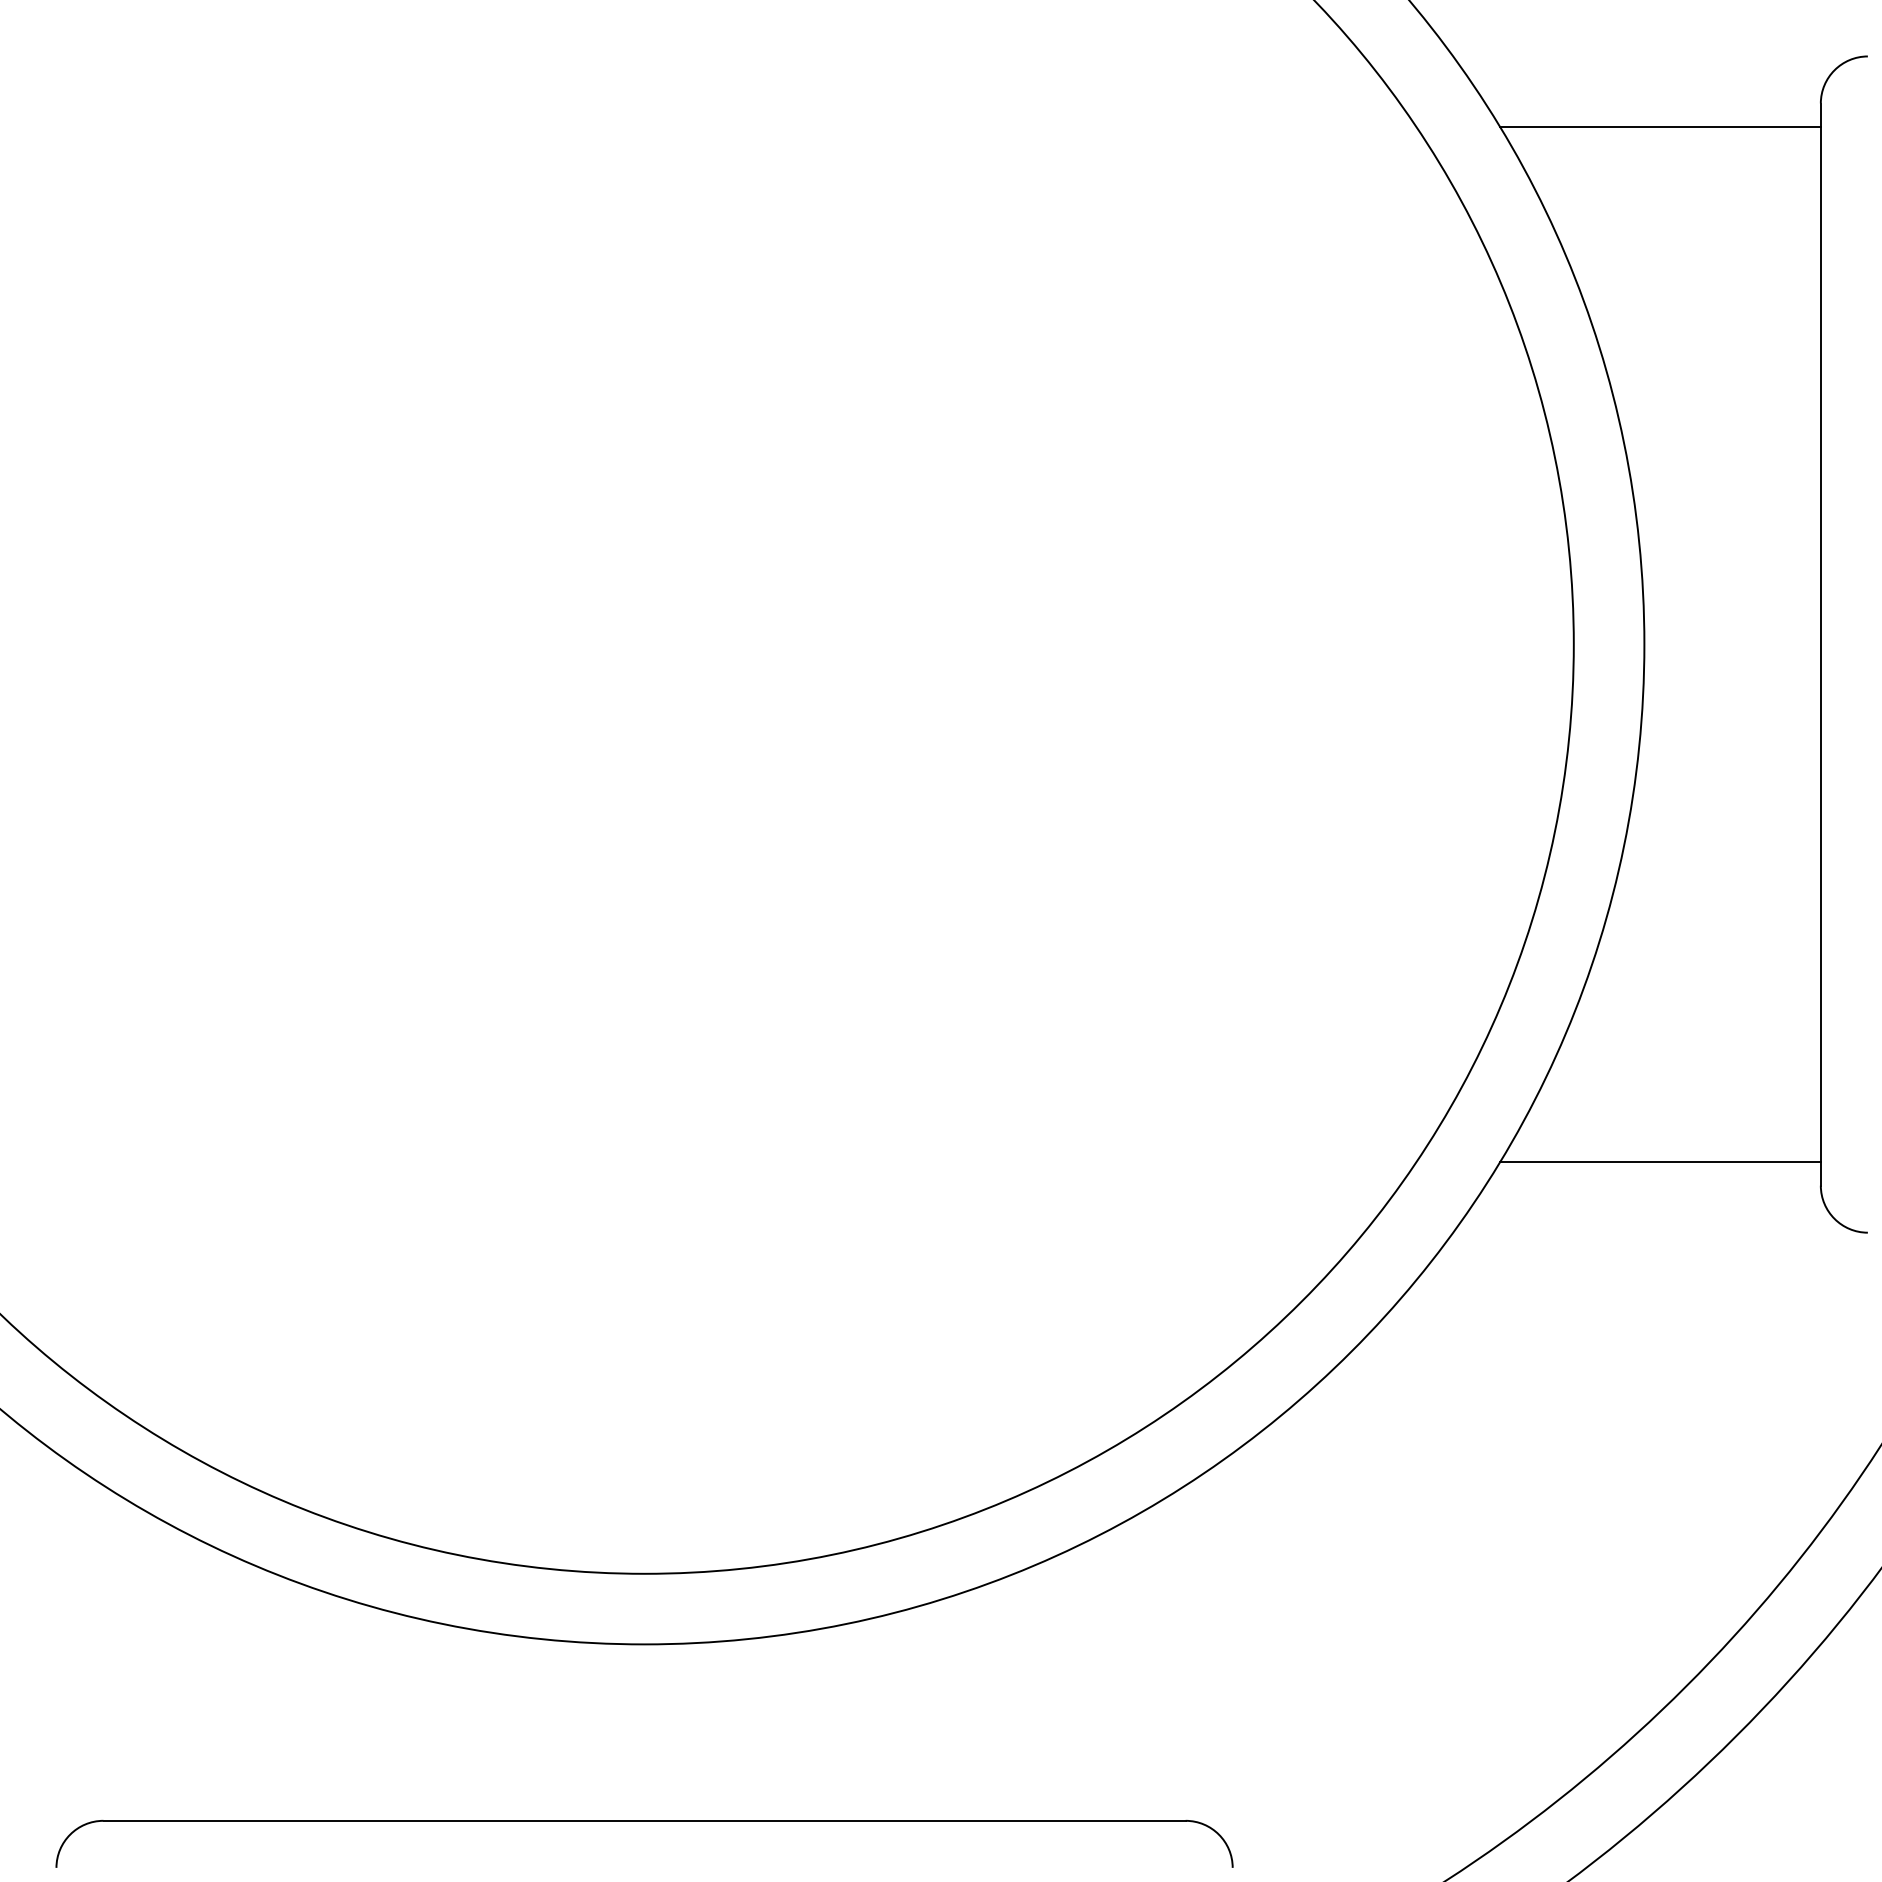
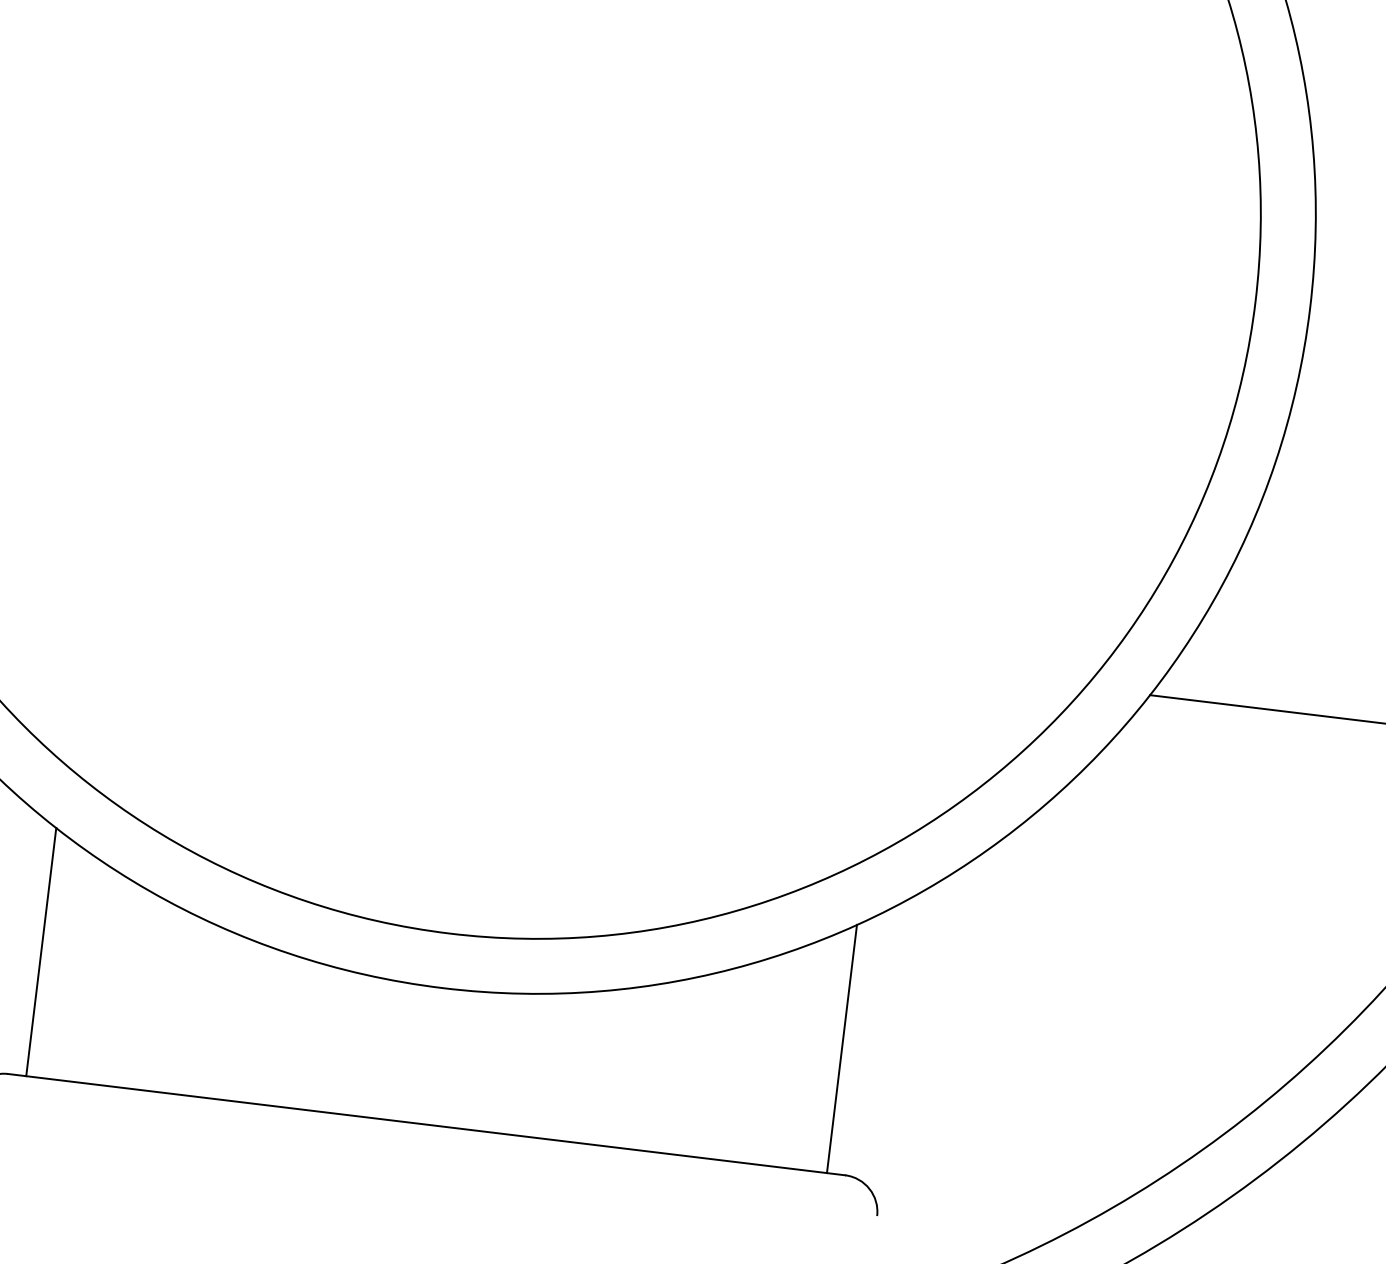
line: (127, 1659) -> (41, 951), added
line: (1162, 1659) -> (842, 1048), added

